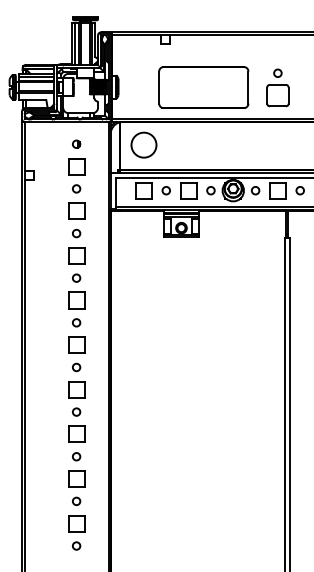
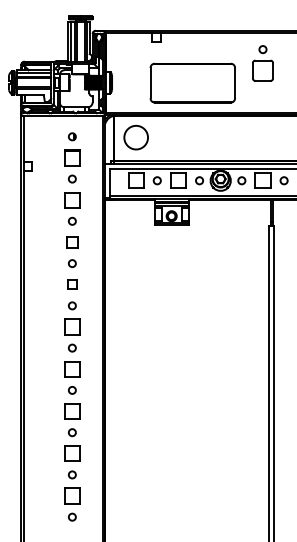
part: (277, 87) -> (262, 63), moved
part: (76, 255) -> (72, 242), size x0.7
part: (76, 300) -> (72, 284), size x0.6

